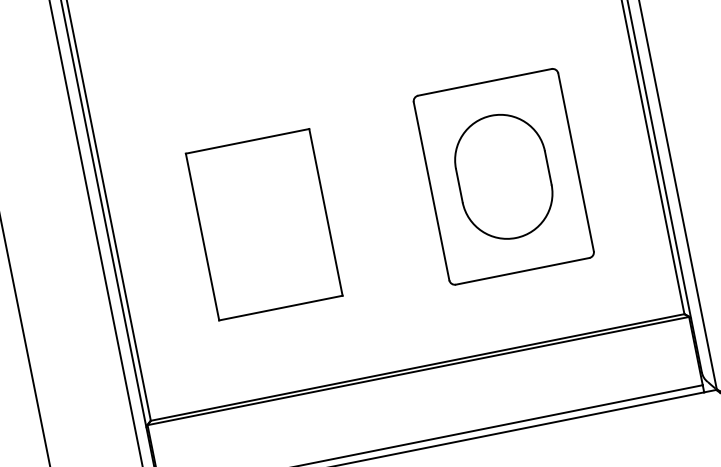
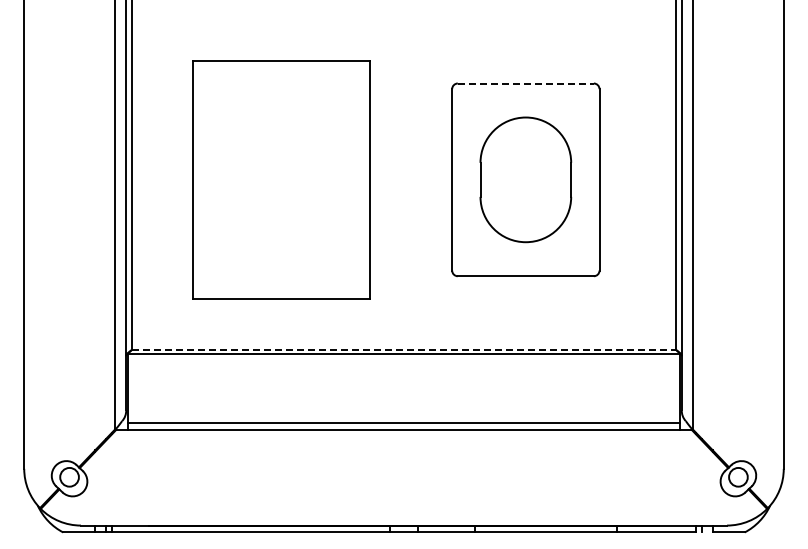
line: (485, 82) -> (526, 83), solid -> dashed
part: (264, 224) -> (281, 179), size x1.4
line: (418, 366) -> (404, 349), solid -> dashed

